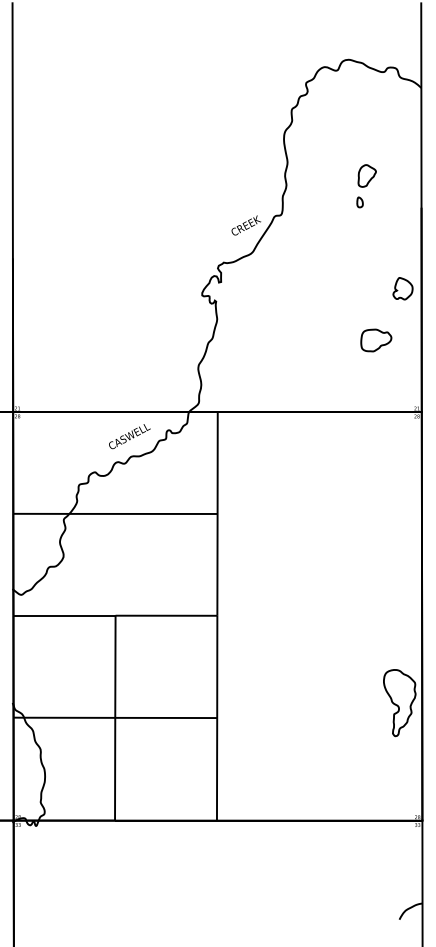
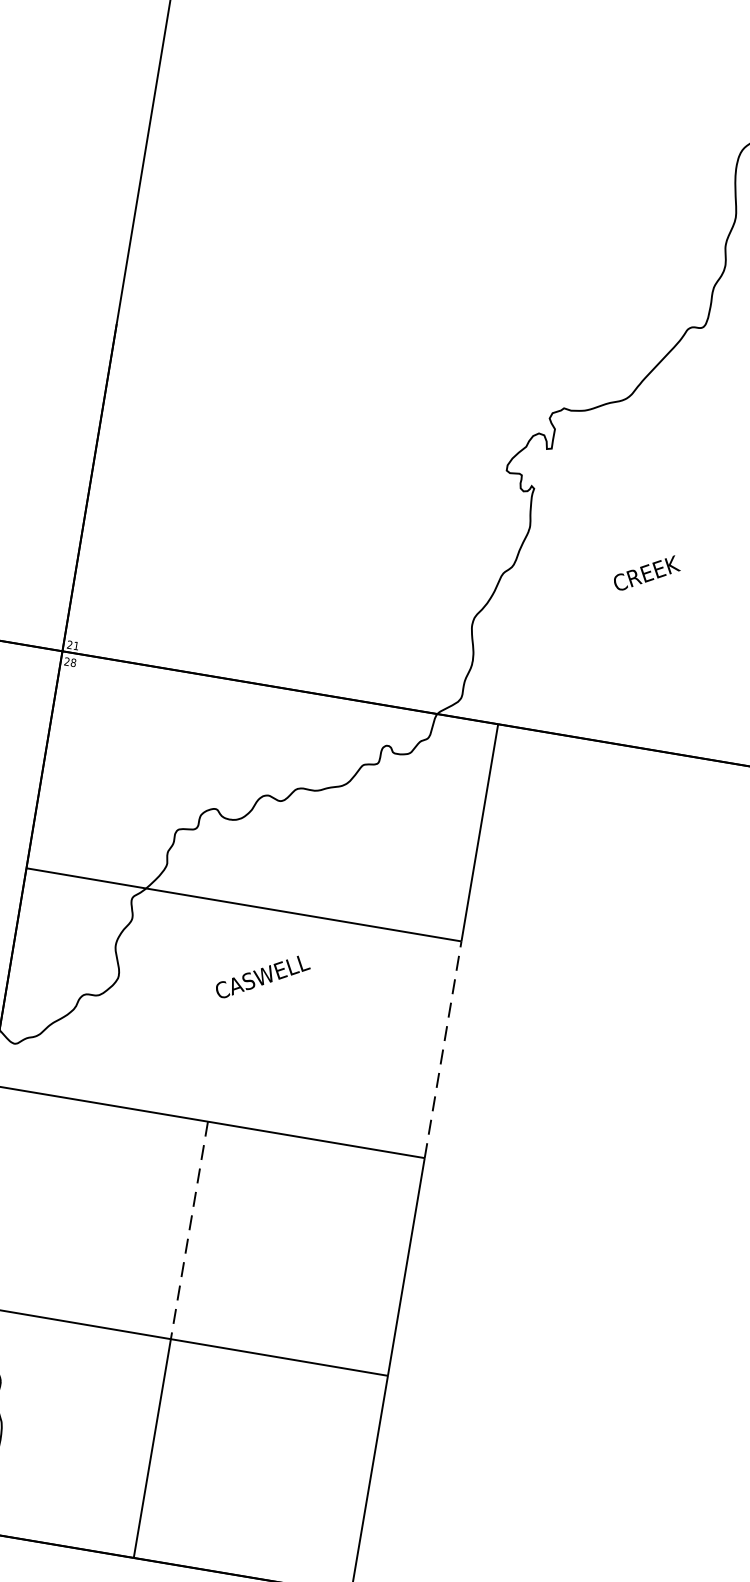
text: (246, 225) -> (647, 573), moved
text: (129, 436) -> (262, 977), moved
line: (217, 564) -> (443, 1048), solid -> dashed
line: (115, 667) -> (189, 1231), solid -> dashed

